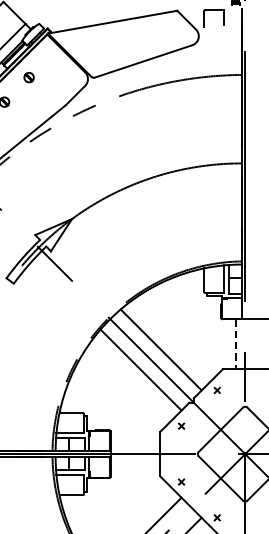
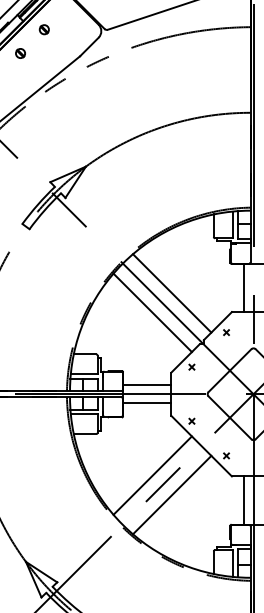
line: (235, 344) -> (244, 288), dashed -> solid
line: (135, 445) -> (147, 385), added
line: (135, 463) -> (147, 403), added

